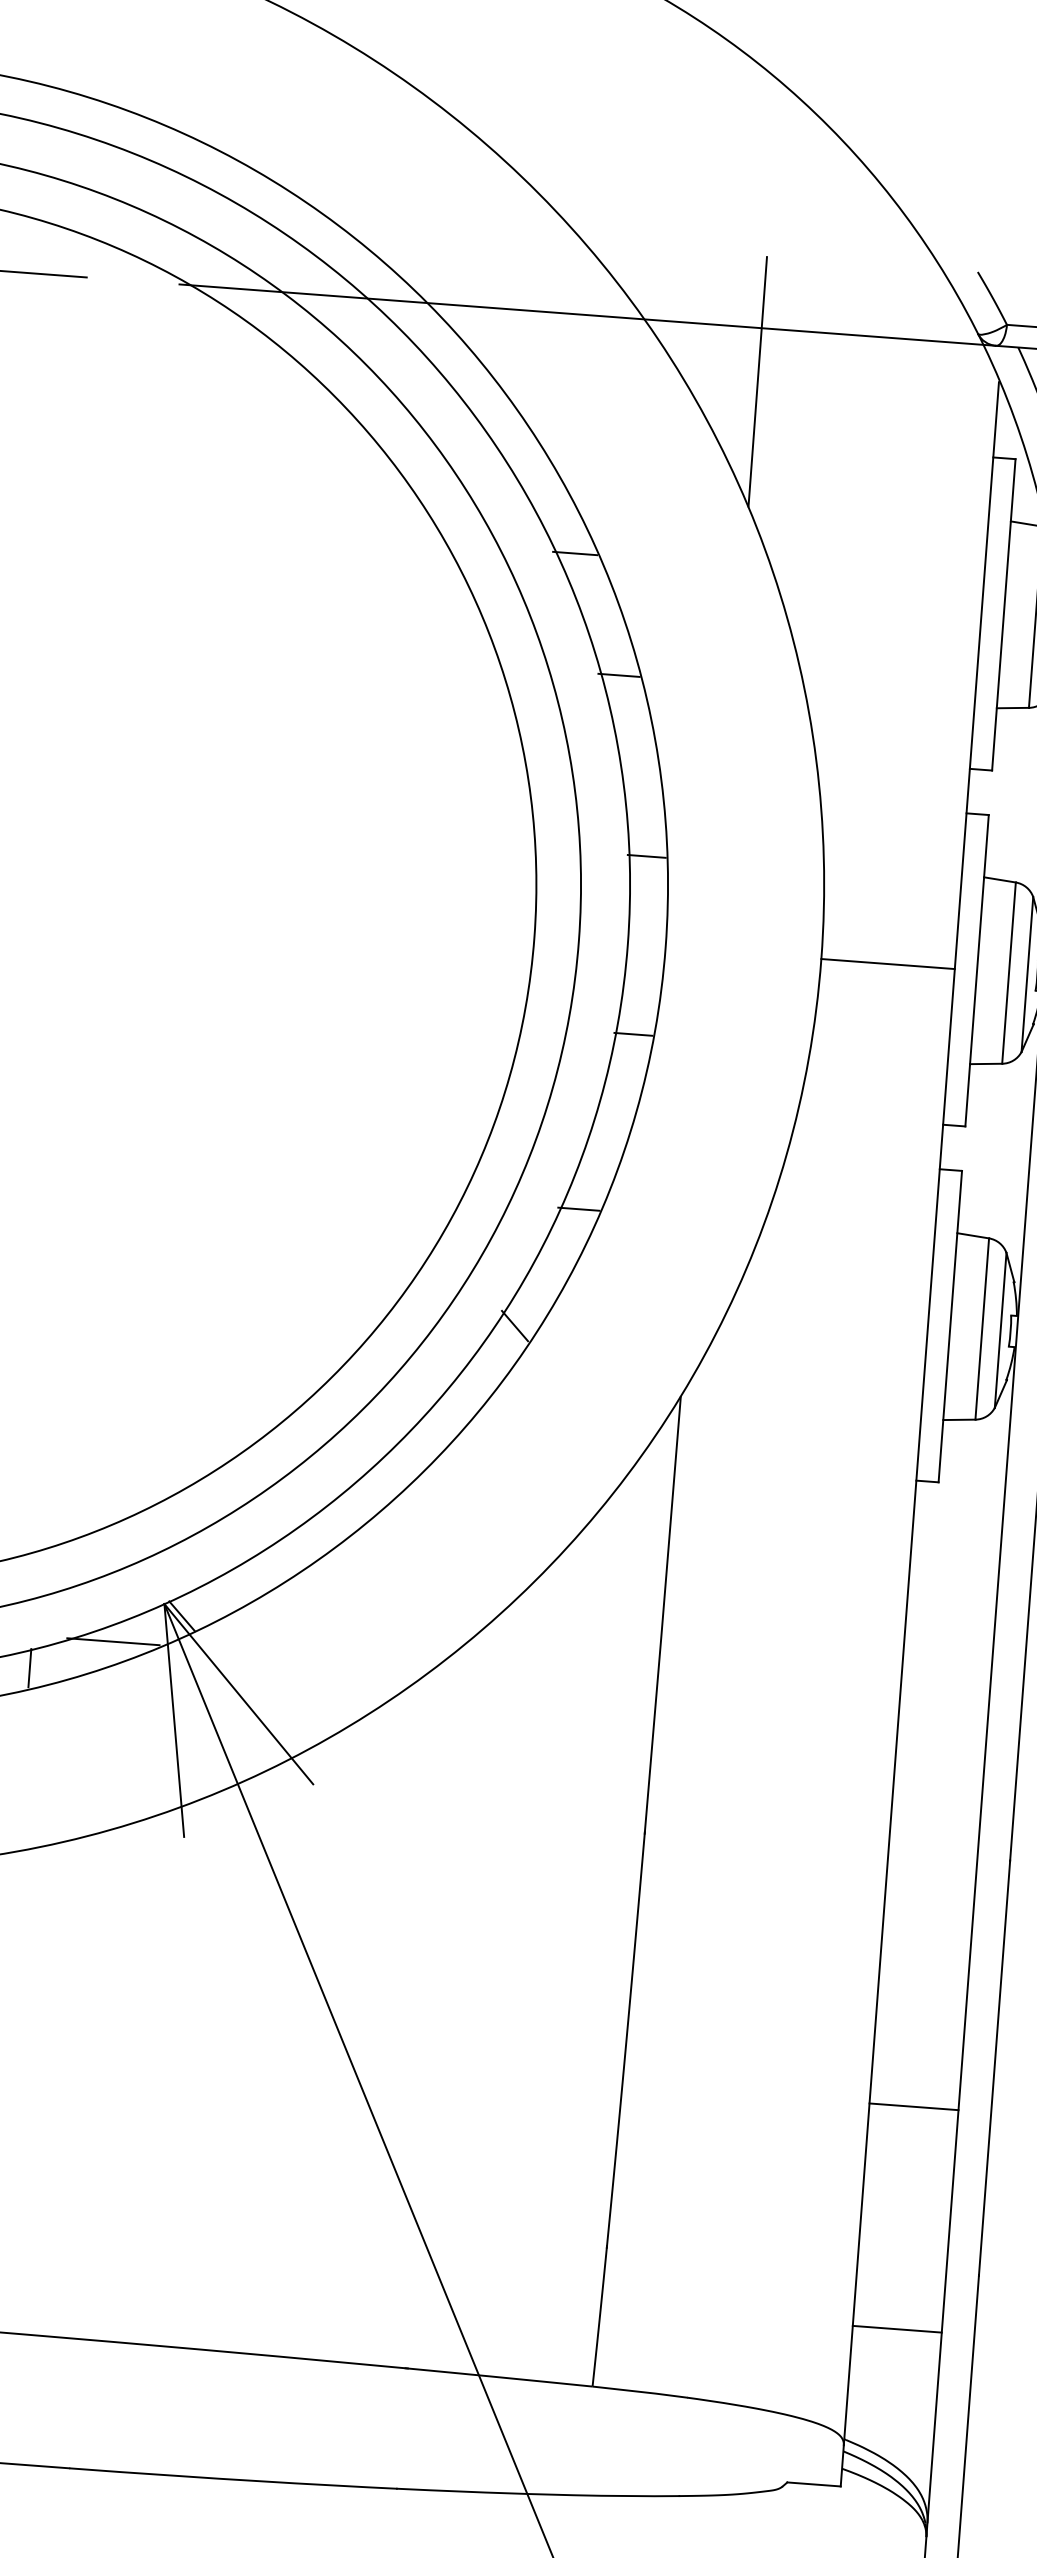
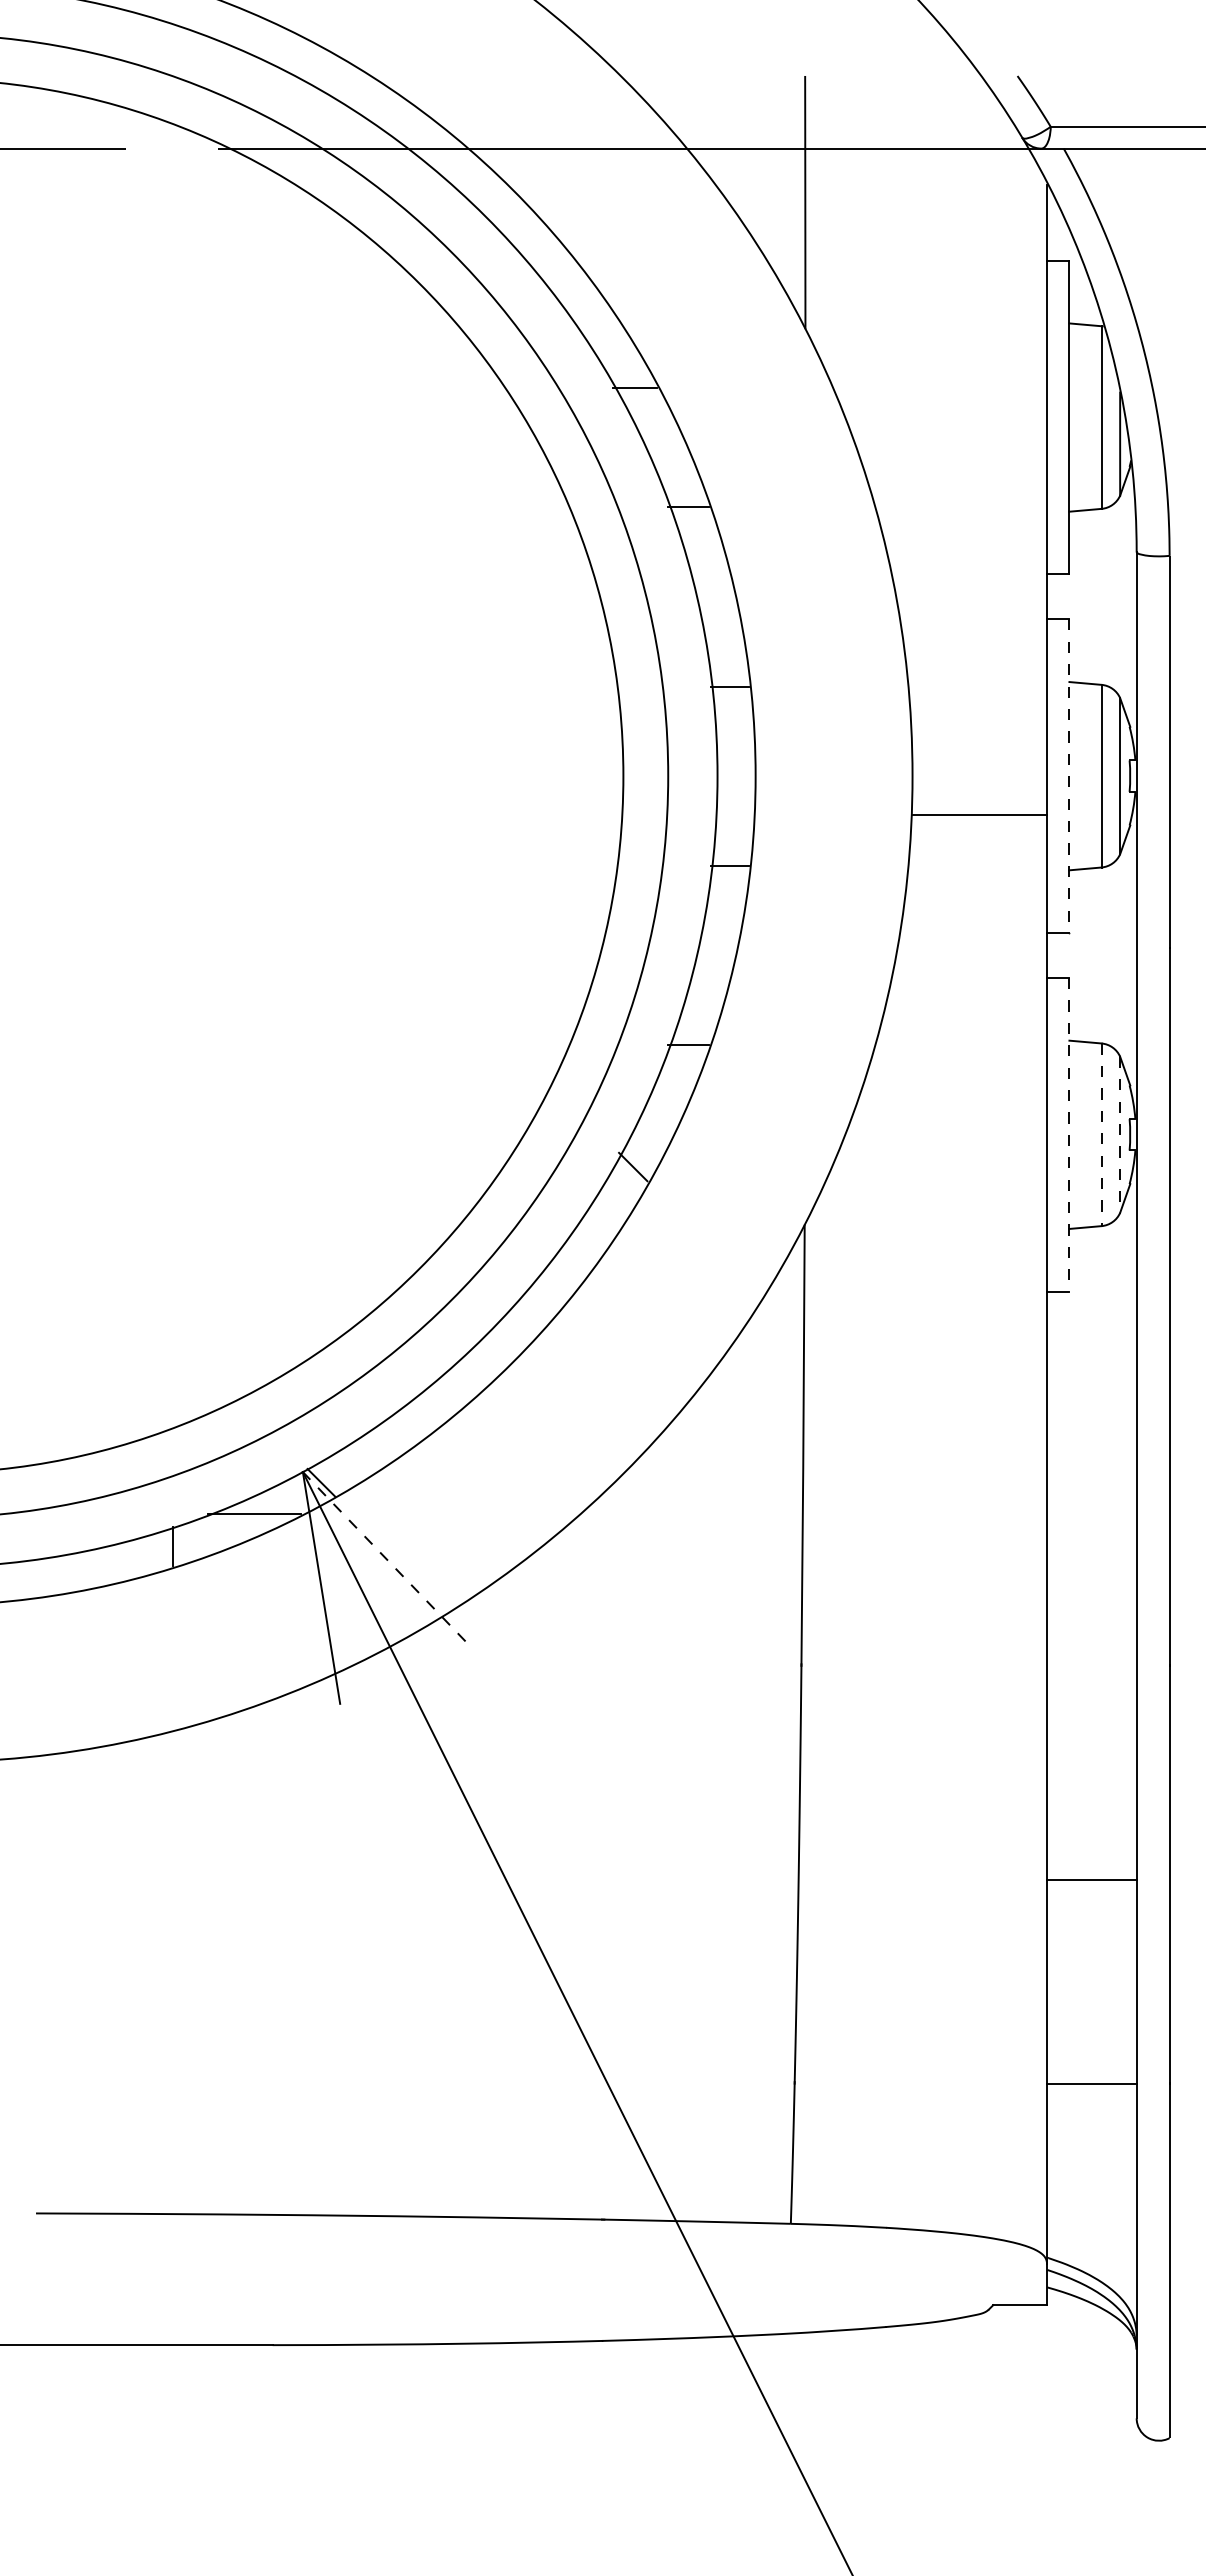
line: (887, 964) -> (979, 815), moved
line: (977, 971) -> (1069, 776), solid -> dashed
line: (950, 1326) -> (1069, 1134), solid -> dashed
line: (982, 1329) -> (1101, 1135), solid -> dashed
line: (1000, 1331) -> (1120, 1135), solid -> dashed
line: (238, 1693) -> (383, 1556), solid -> dashed
line: (913, 2106) -> (1091, 1880), moved
line: (896, 2329) -> (1091, 2084), moved

